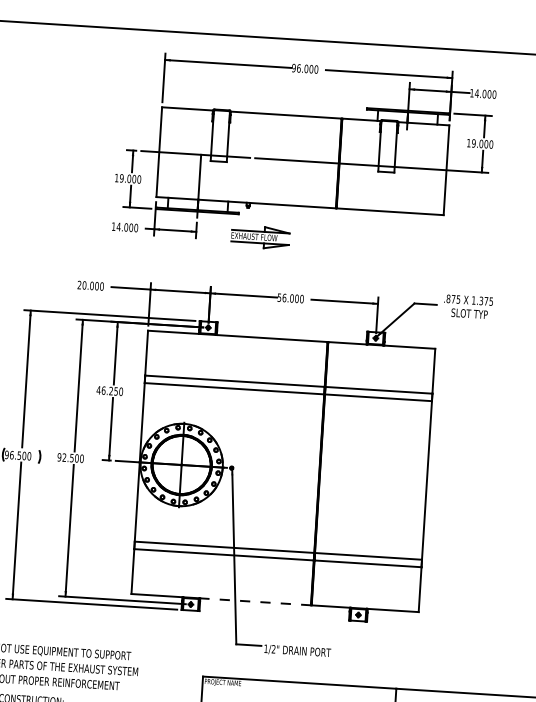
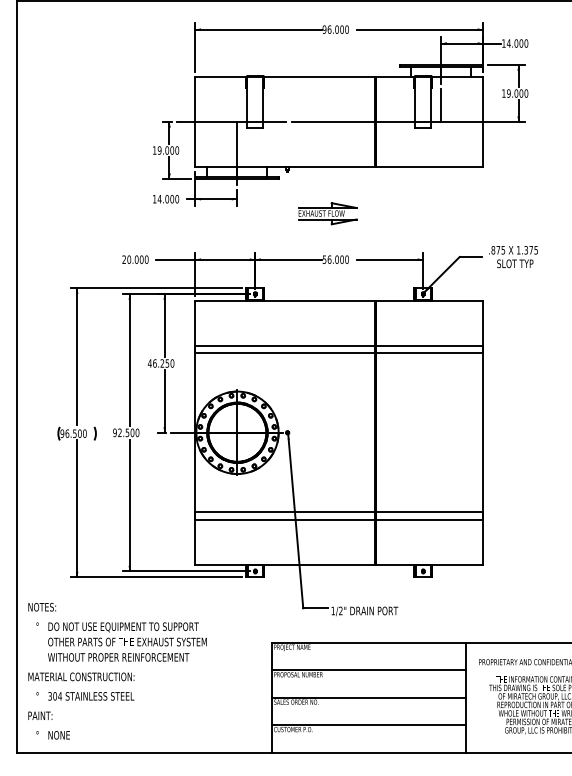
line: (405, 151) -> (441, 105), added
part: (260, 237) -> (327, 213), moved
line: (255, 601) -> (319, 564), dashed -> solid

